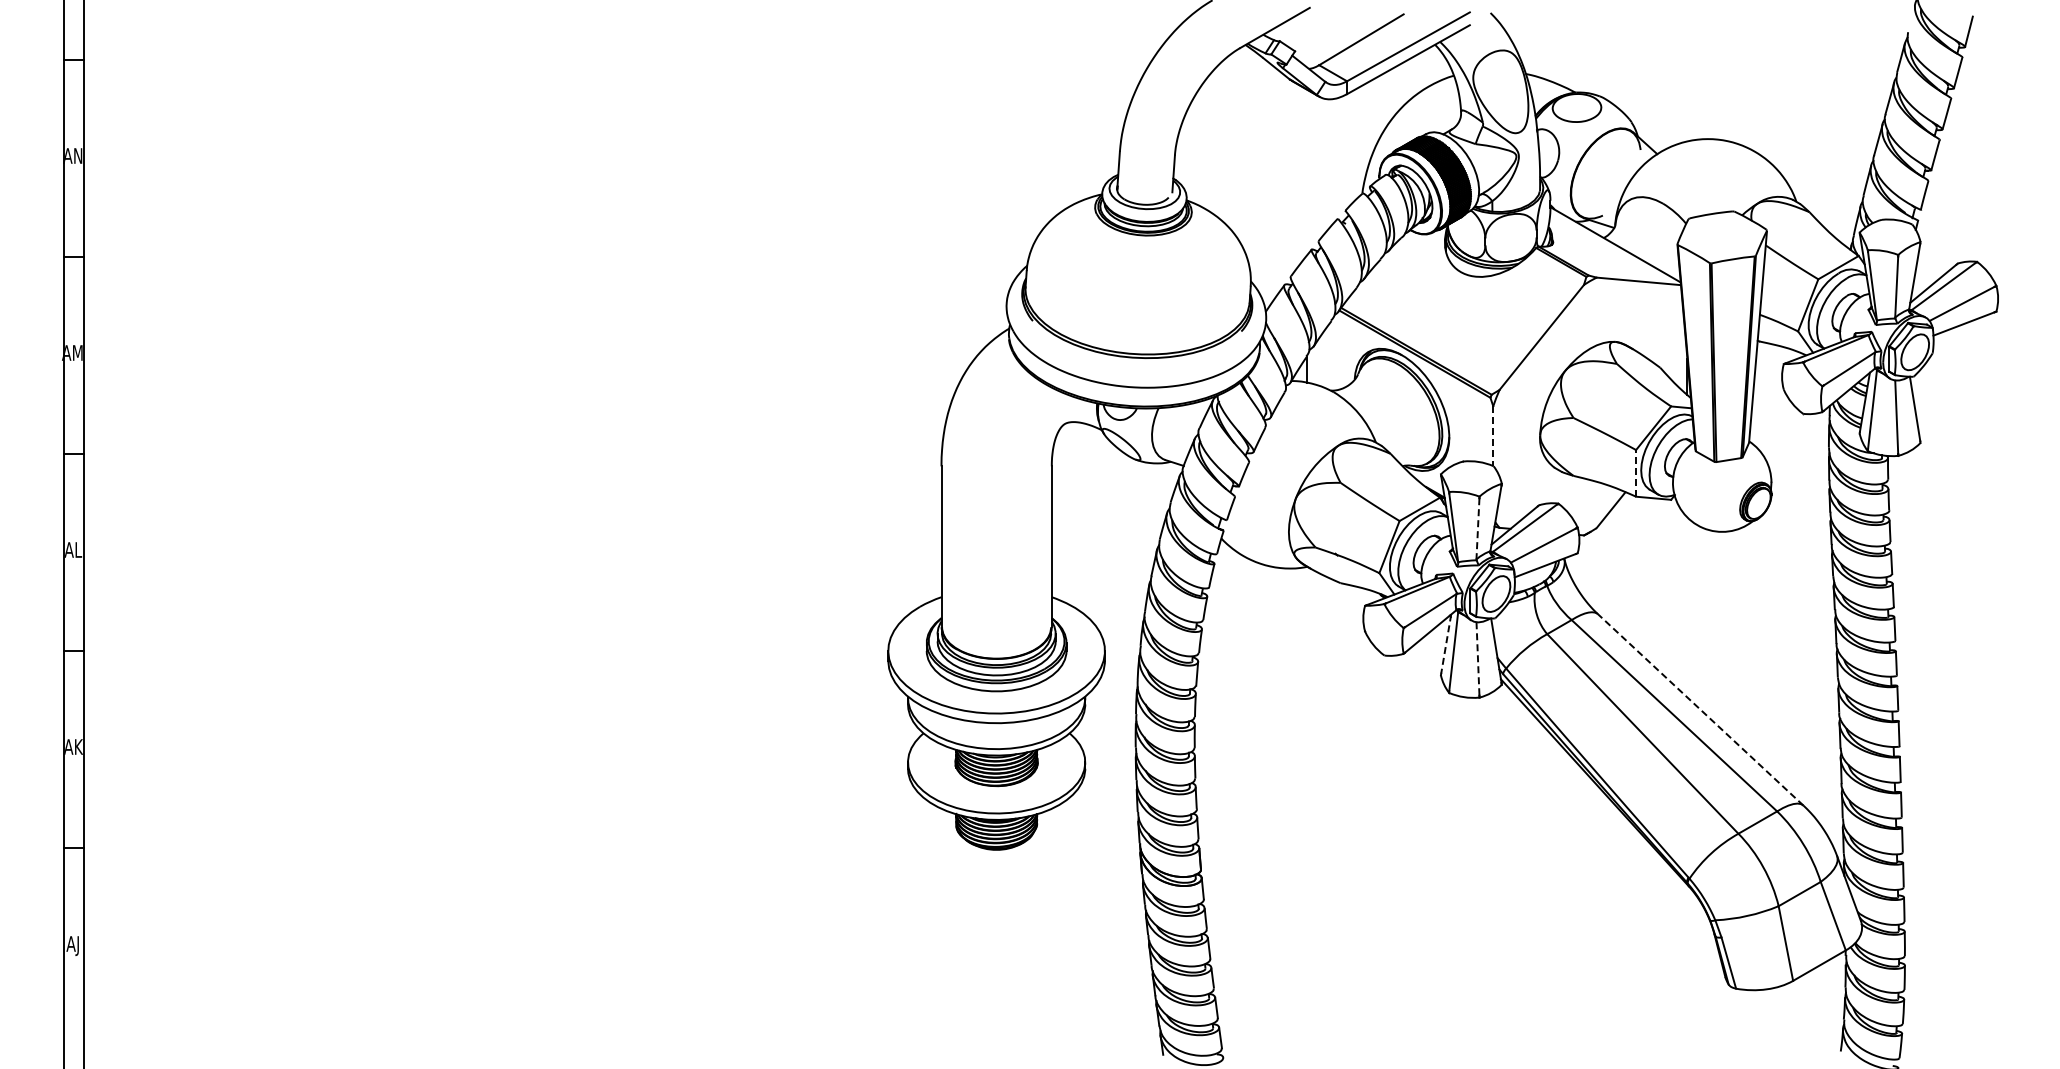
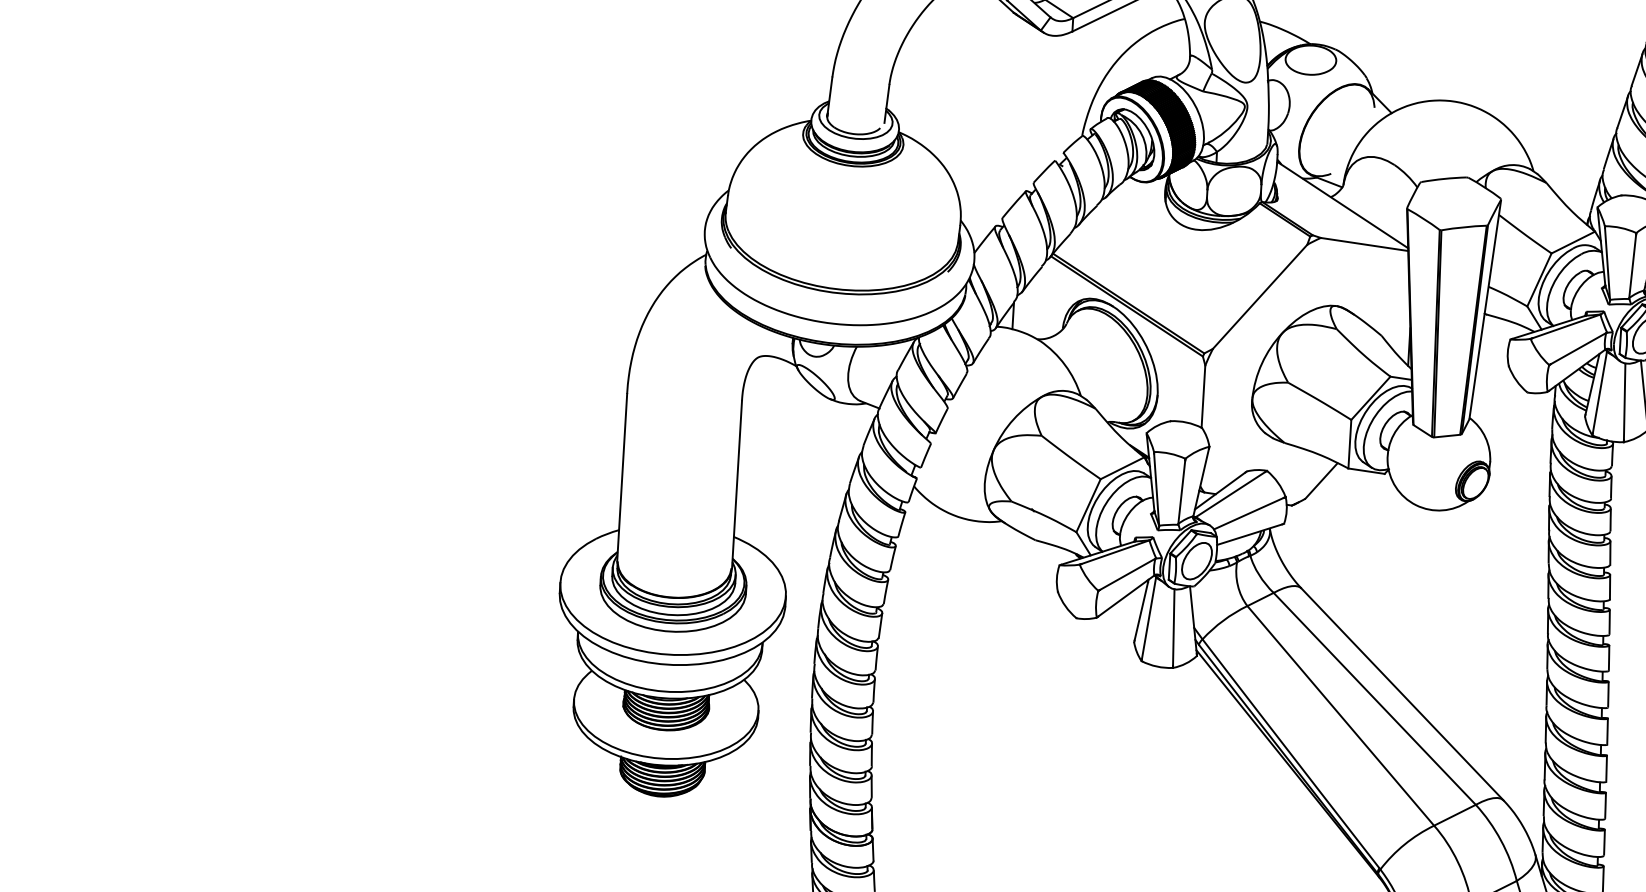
line: (1493, 436) -> (1203, 396), dashed -> solid
line: (1636, 472) -> (1350, 443), dashed -> solid
line: (1477, 528) -> (1181, 491), dashed -> solid
line: (1446, 644) -> (1141, 610), dashed -> solid
line: (1477, 659) -> (1173, 628), dashed -> solid
line: (1700, 709) -> (1402, 694), dashed -> solid

